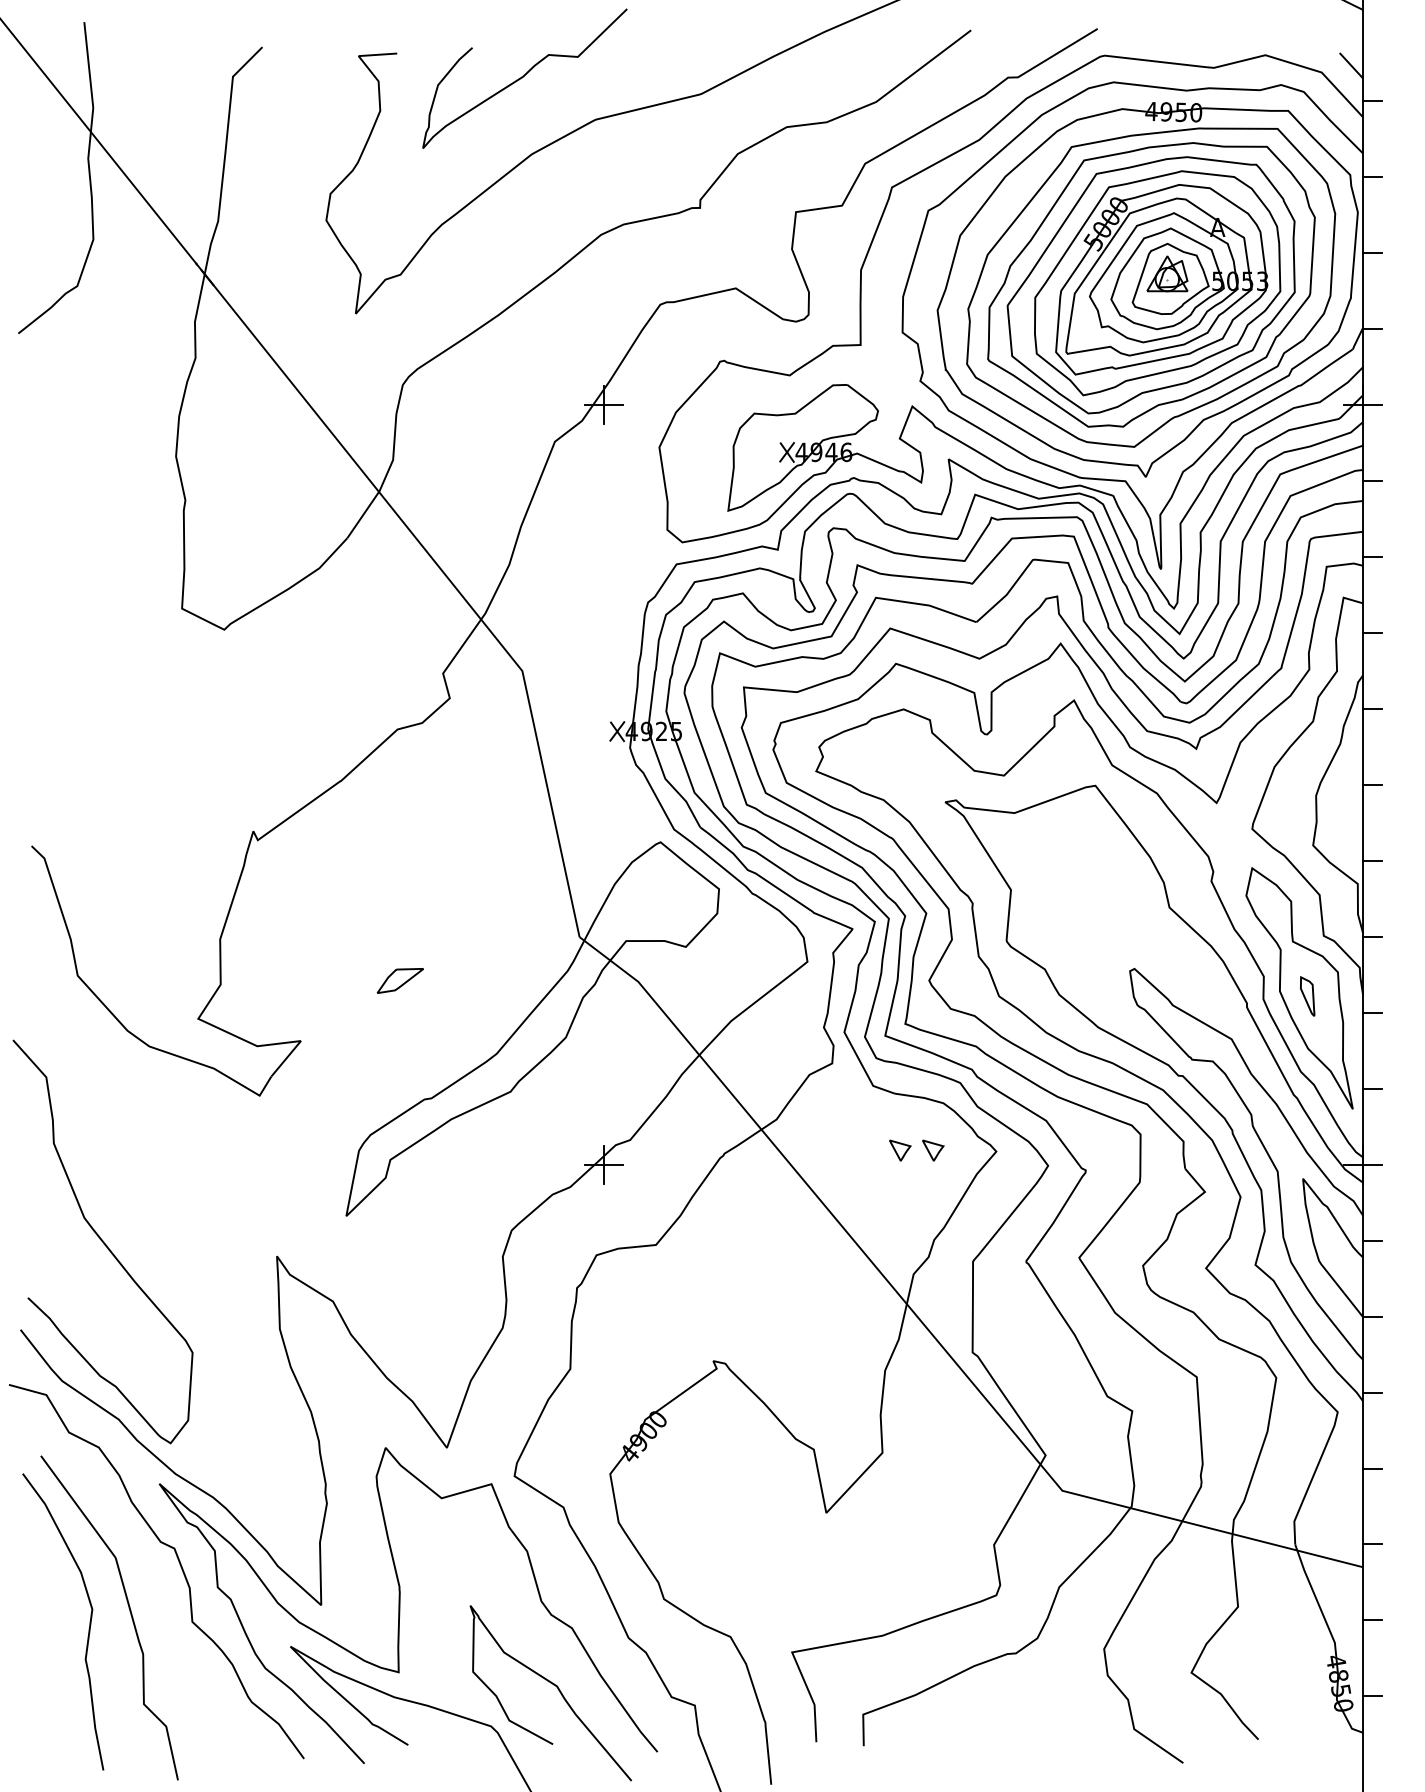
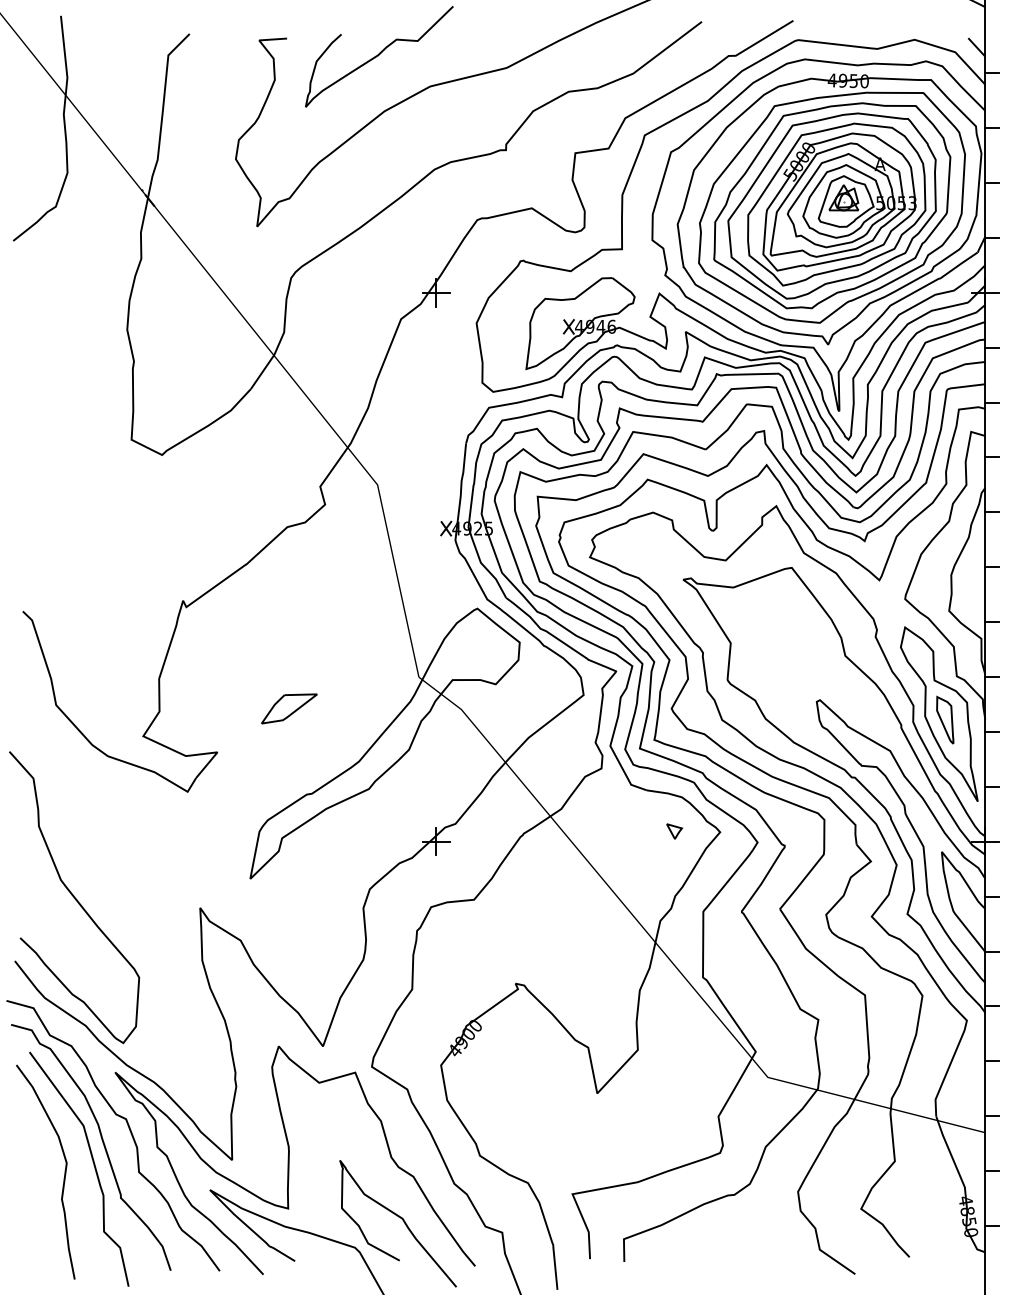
part: (400, 980) -> (289, 708), size x1.67
part: (1307, 996) -> (945, 720), size x1.67
part: (900, 1150) -> (650, 831), removed
curve: (142, 1582) -> (103, 1143), added

